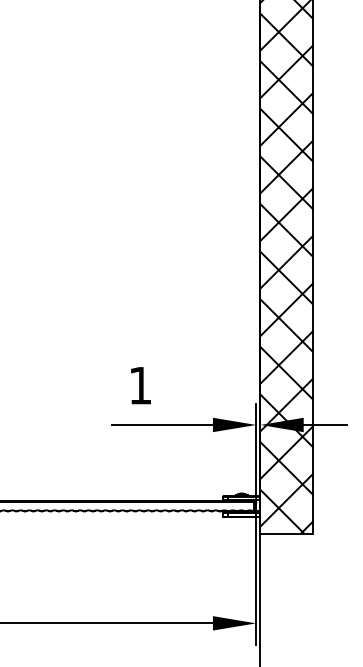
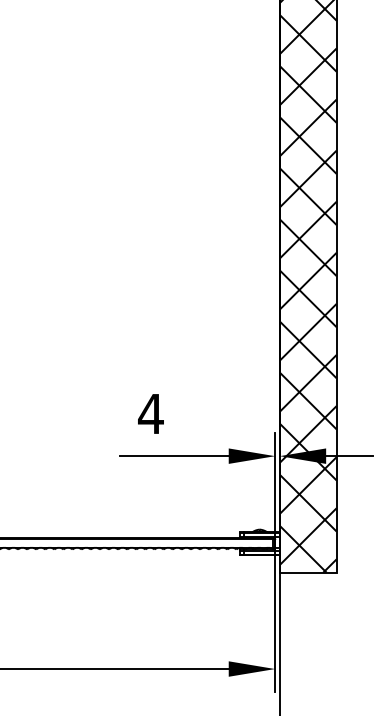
text: (140, 385) -> (151, 413), 1 -> 4

